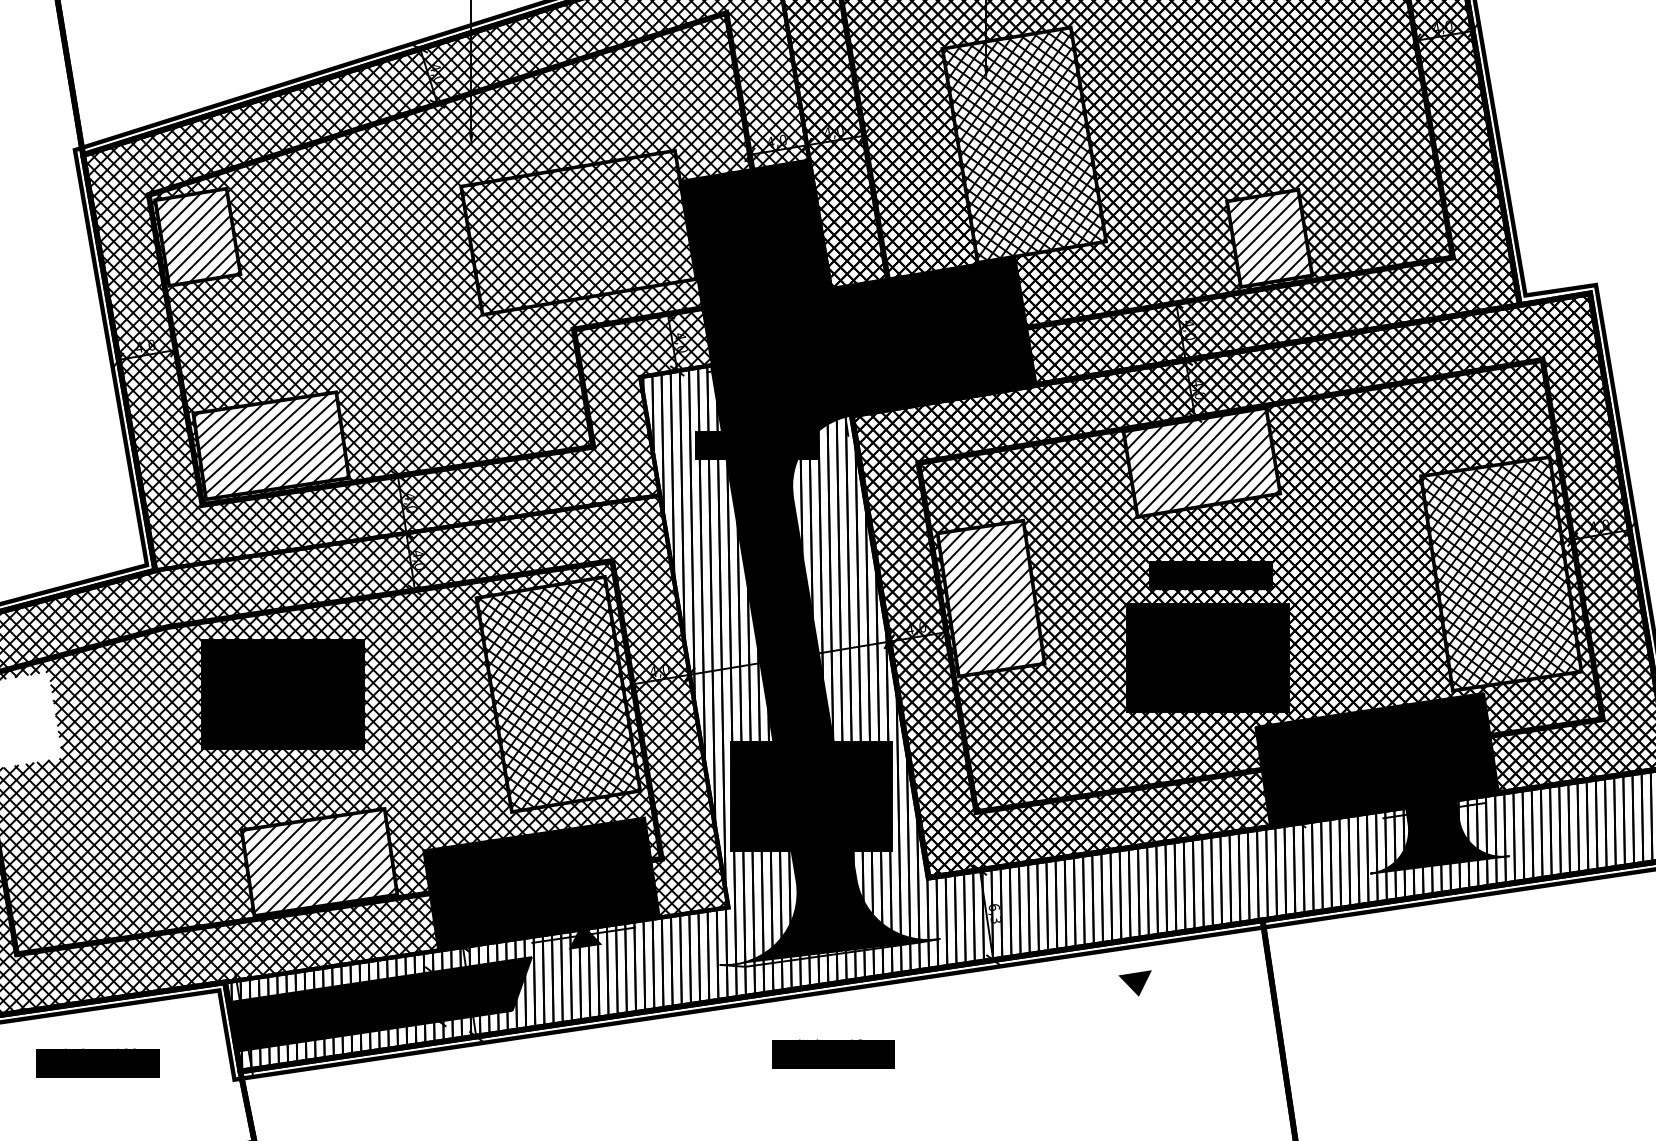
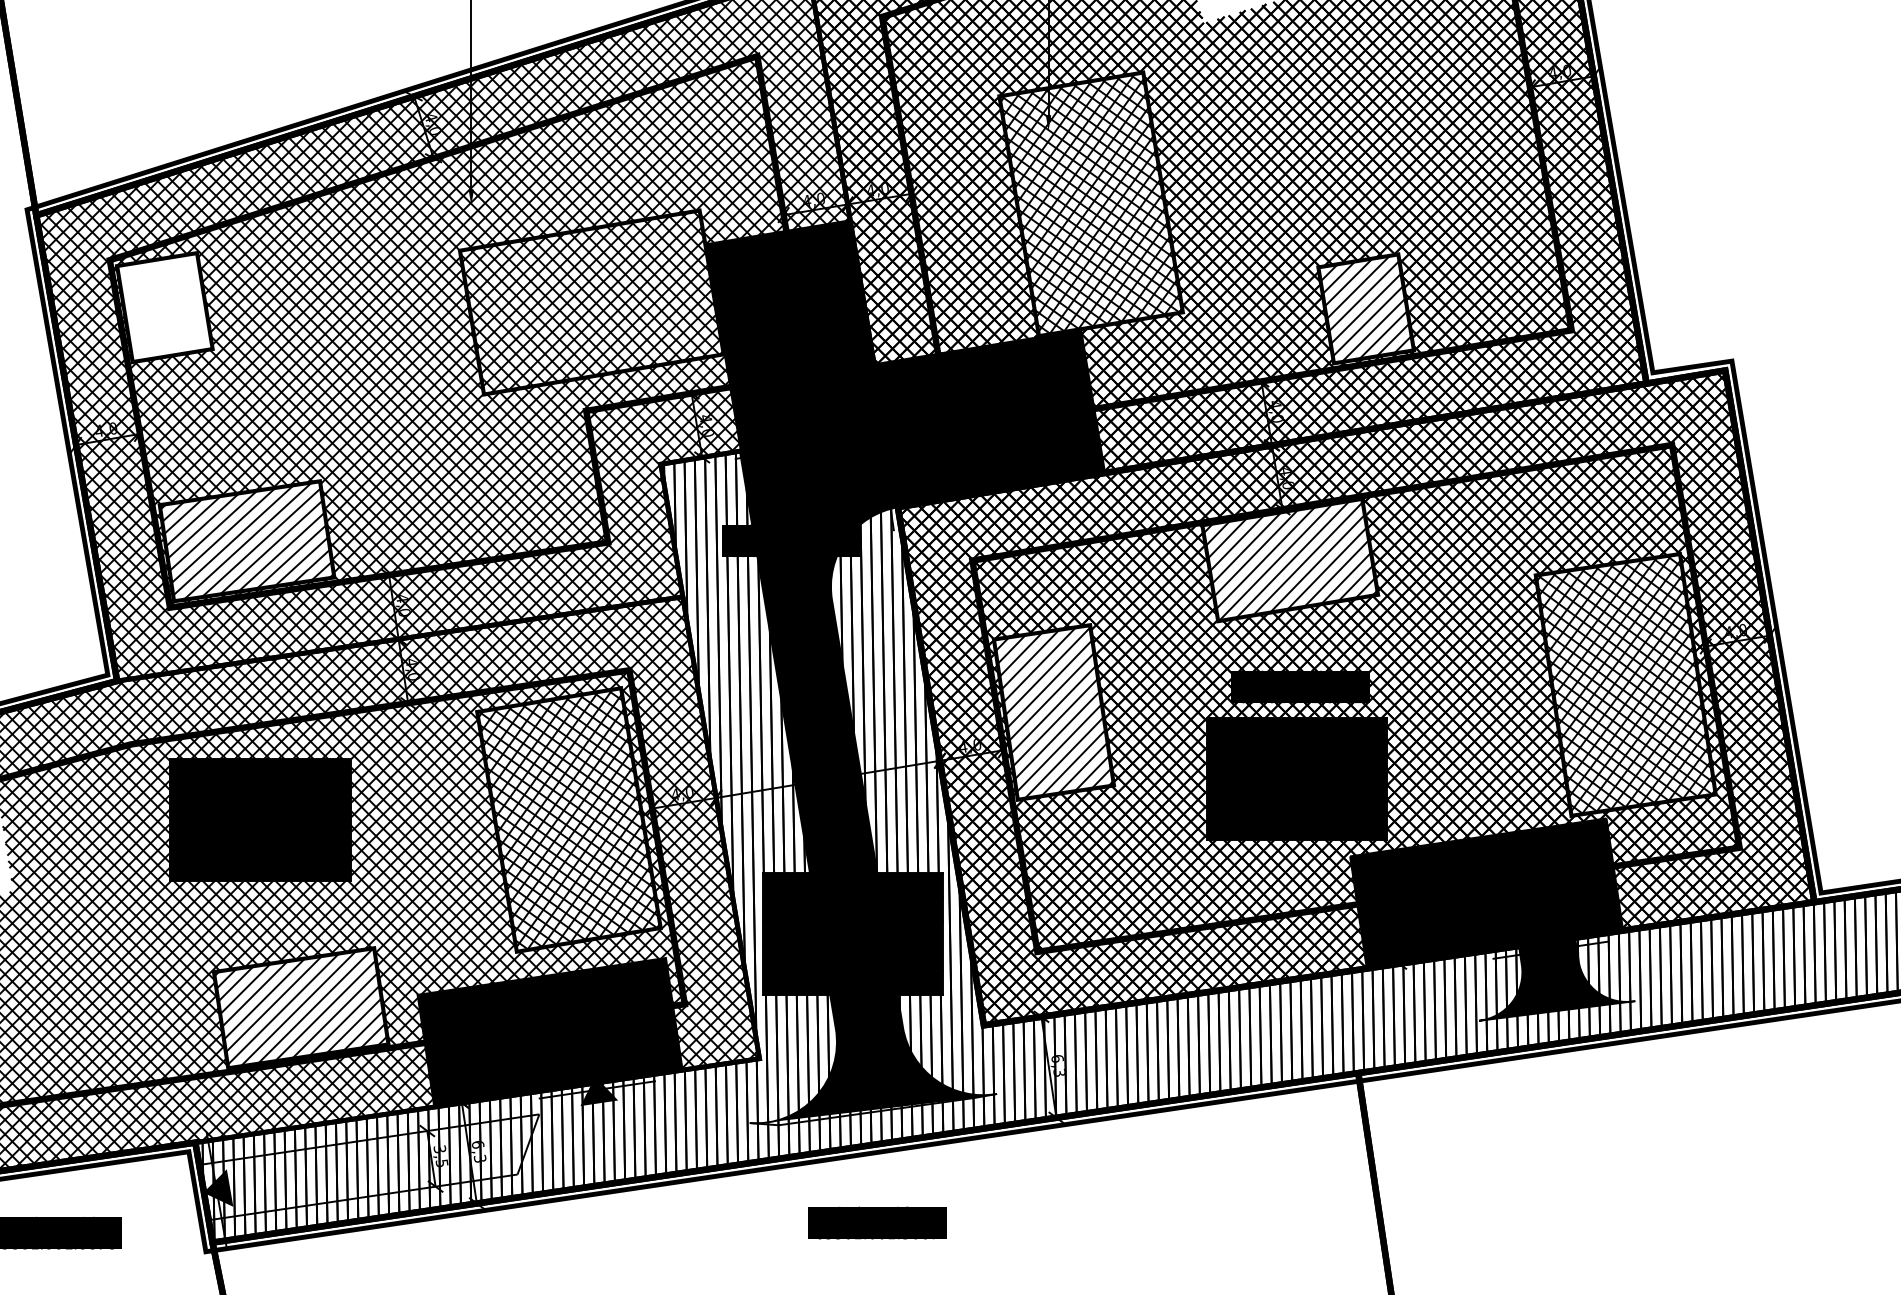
hatch: (198, 237) -> (165, 307), removed
part: (1135, 983) -> (1215, 1143), removed
fill: (380, 1004) -> (369, 1167), removed

